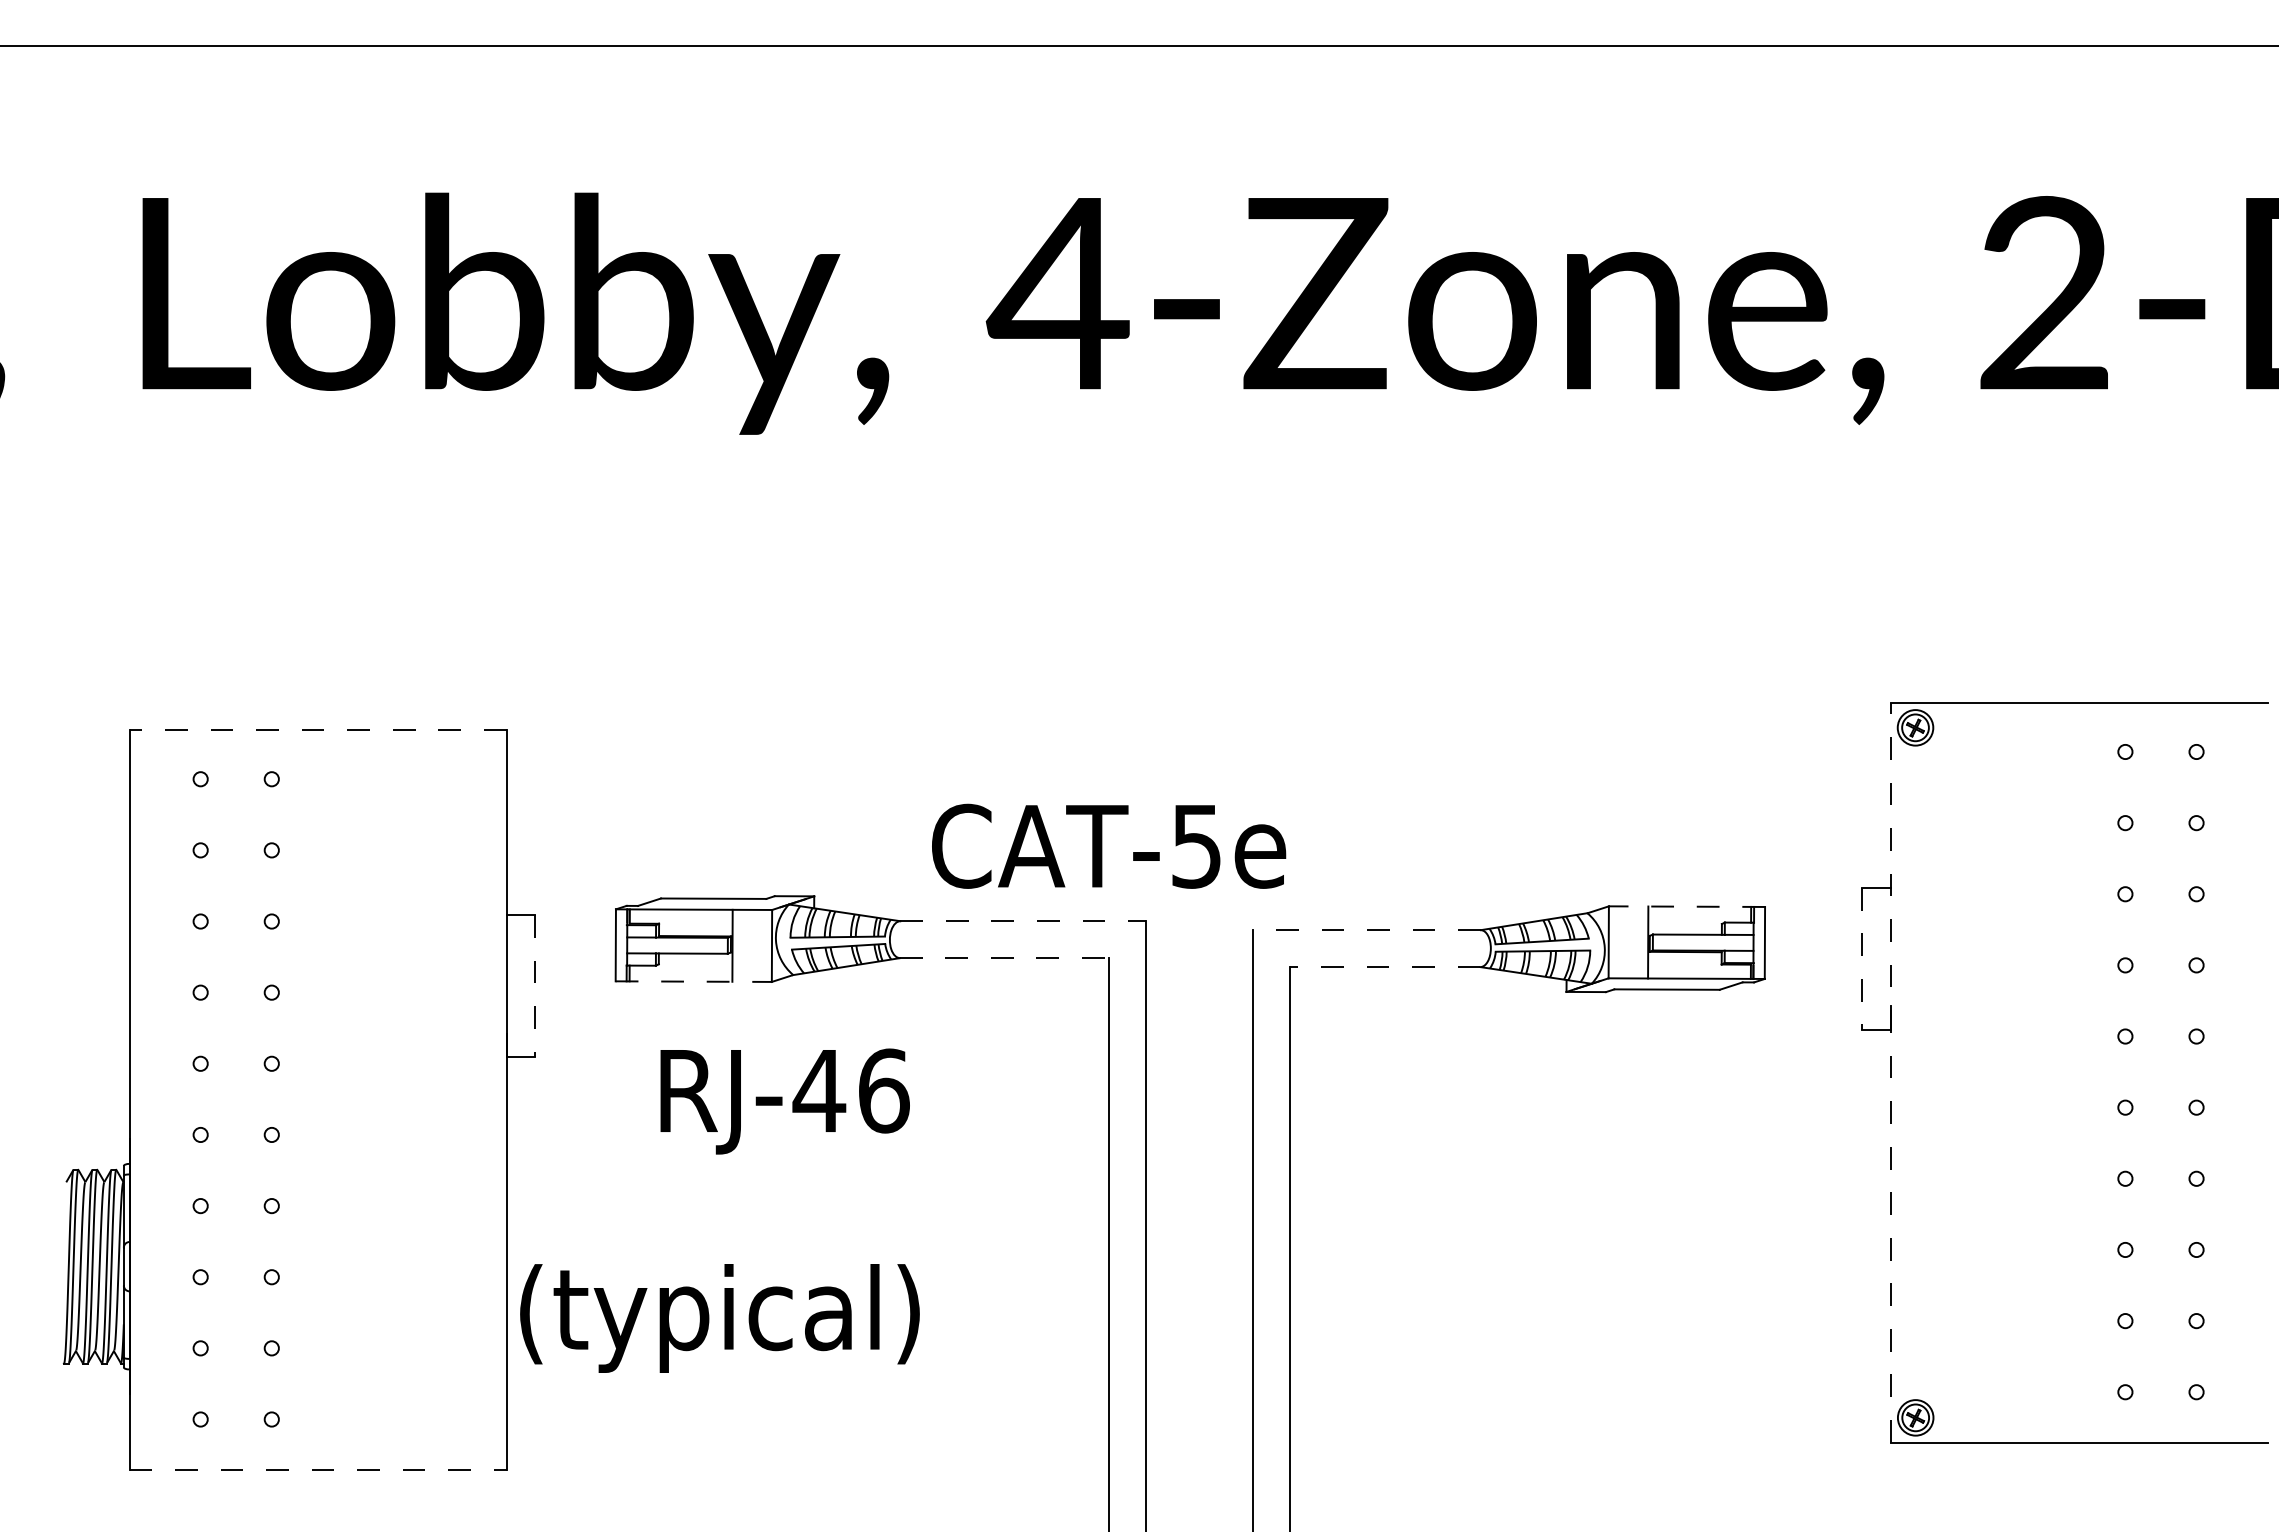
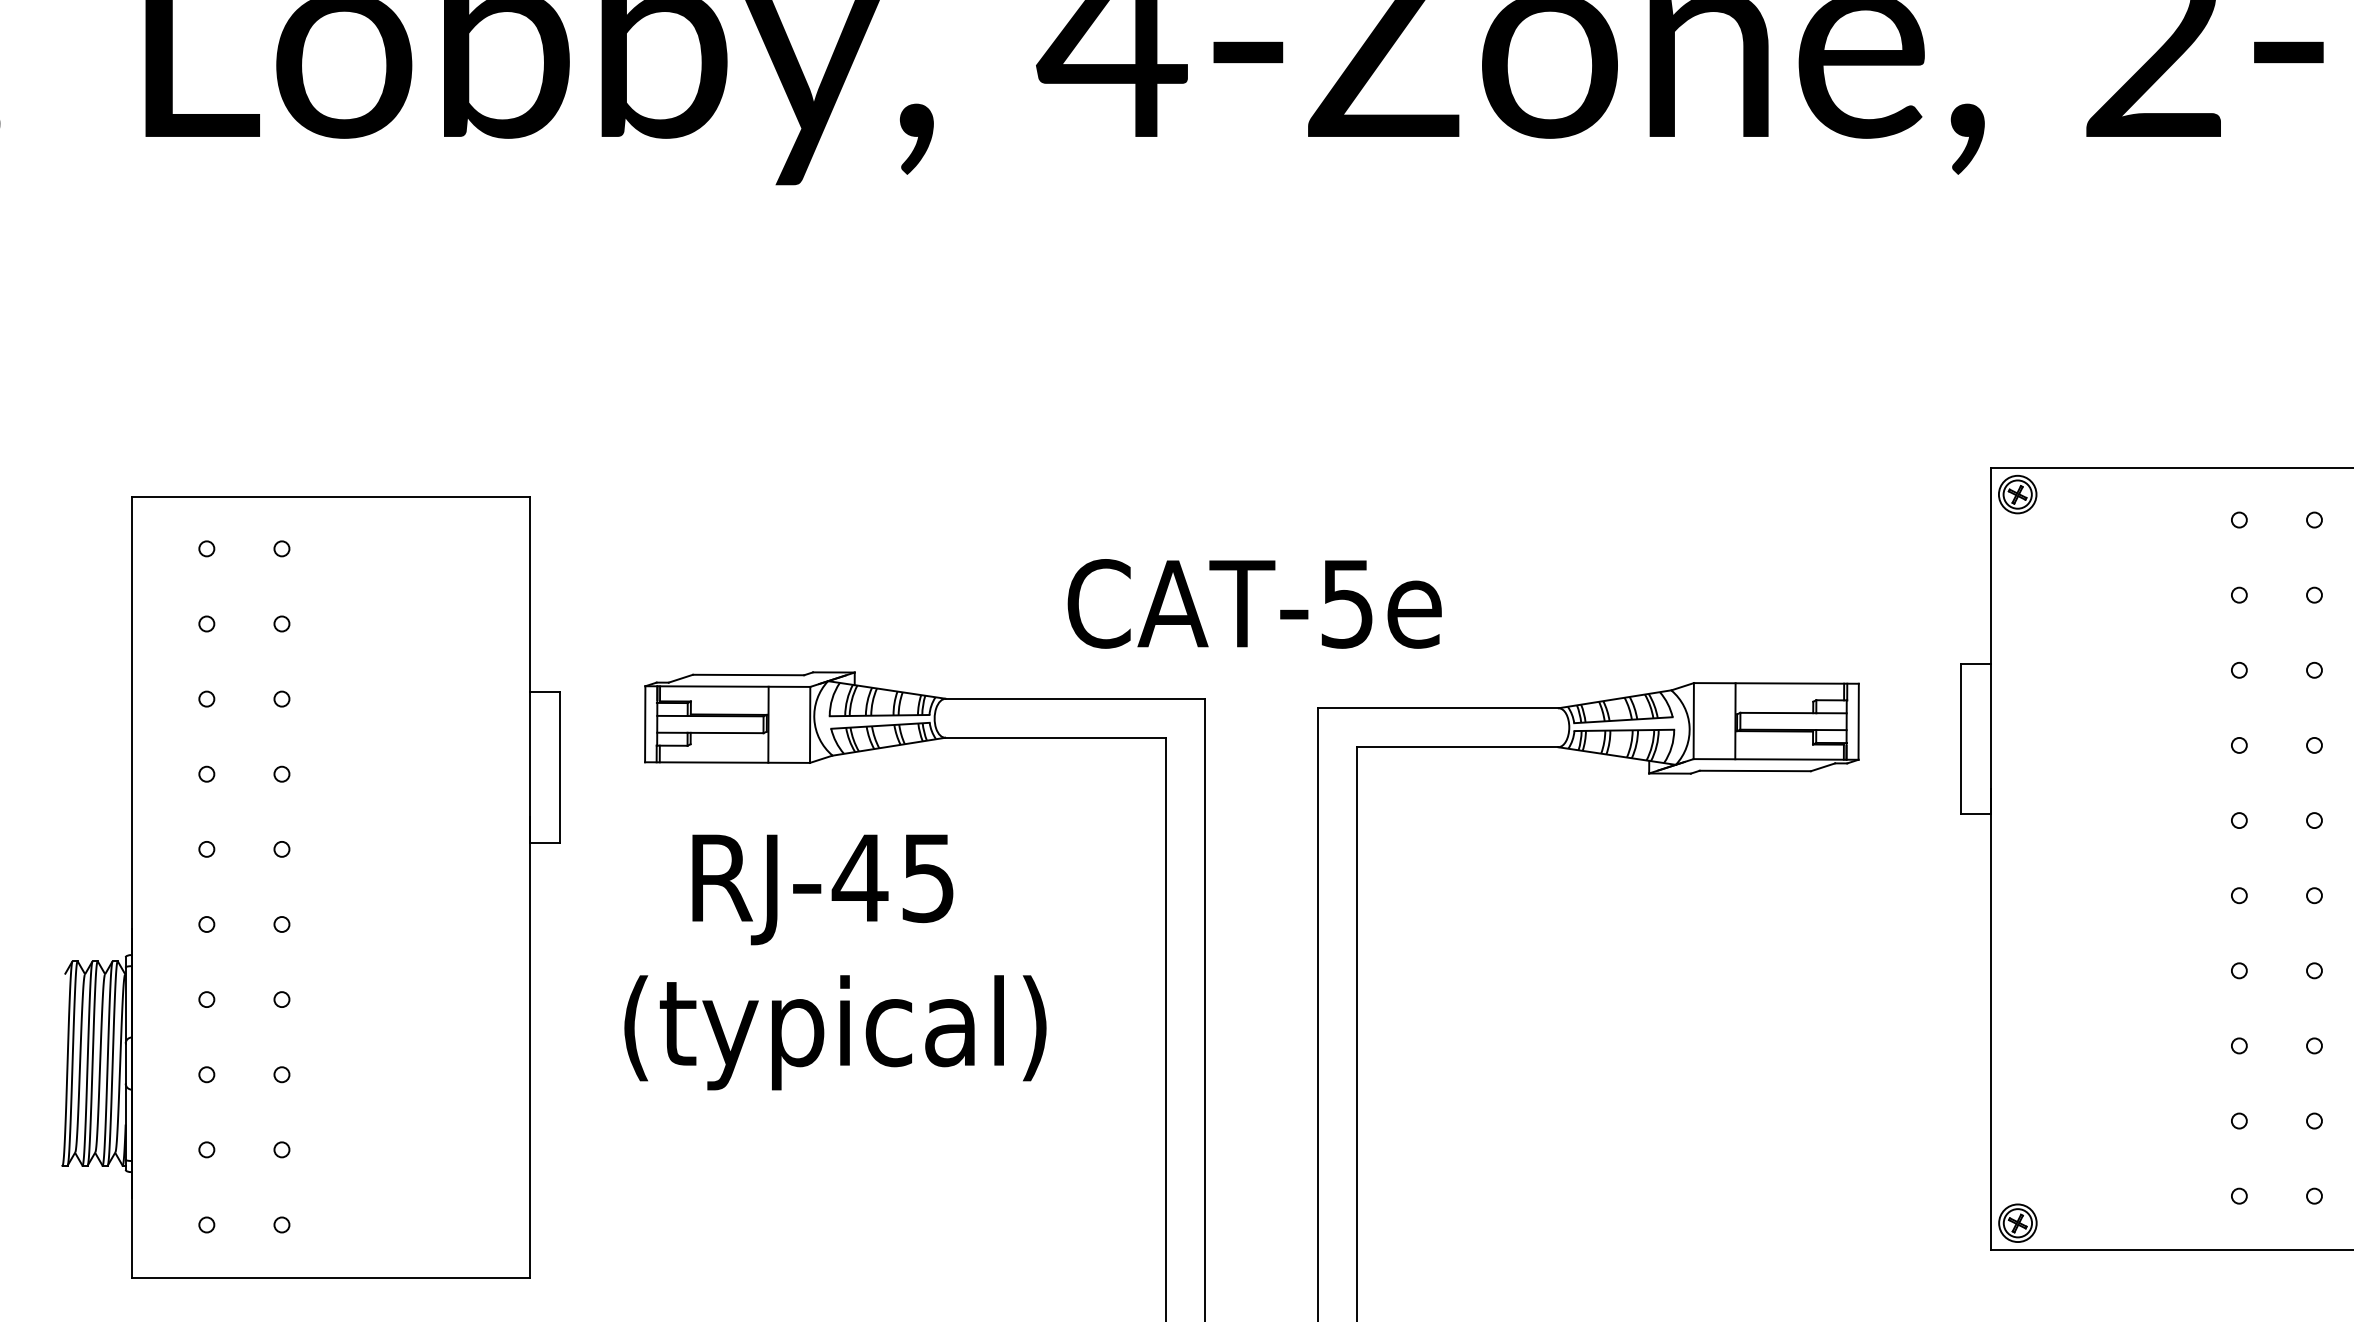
line: (318, 730) -> (331, 497), dashed -> solid
text: (1109, 845) -> (1255, 602), moved
line: (1686, 906) -> (1775, 683), dashed -> solid
line: (1023, 921) -> (1075, 699), dashed -> solid
line: (1366, 930) -> (1437, 708), dashed -> solid
line: (1004, 958) -> (1055, 738), dashed -> solid
line: (1862, 959) -> (1961, 739), dashed -> solid
line: (1384, 967) -> (1456, 747), dashed -> solid
line: (694, 981) -> (728, 762), dashed -> solid
line: (535, 986) -> (560, 767), dashed -> solid
line: (1890, 1072) -> (1991, 858), dashed -> solid
text: (884, 1090) -> (928, 877), RJ-46 -> RJ-45
text: (719, 1318) -> (834, 1032), moved
line: (318, 1470) -> (331, 1278), dashed -> solid

